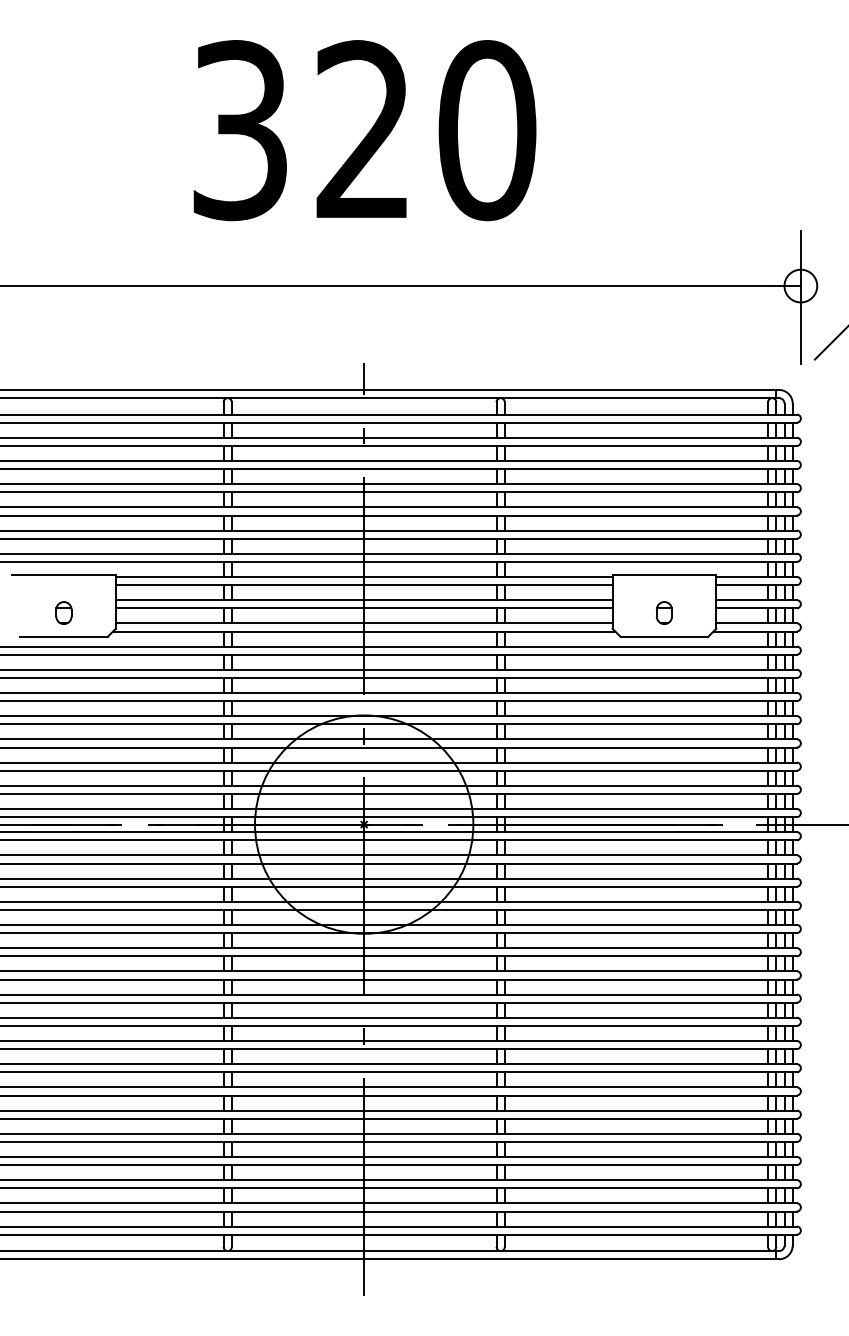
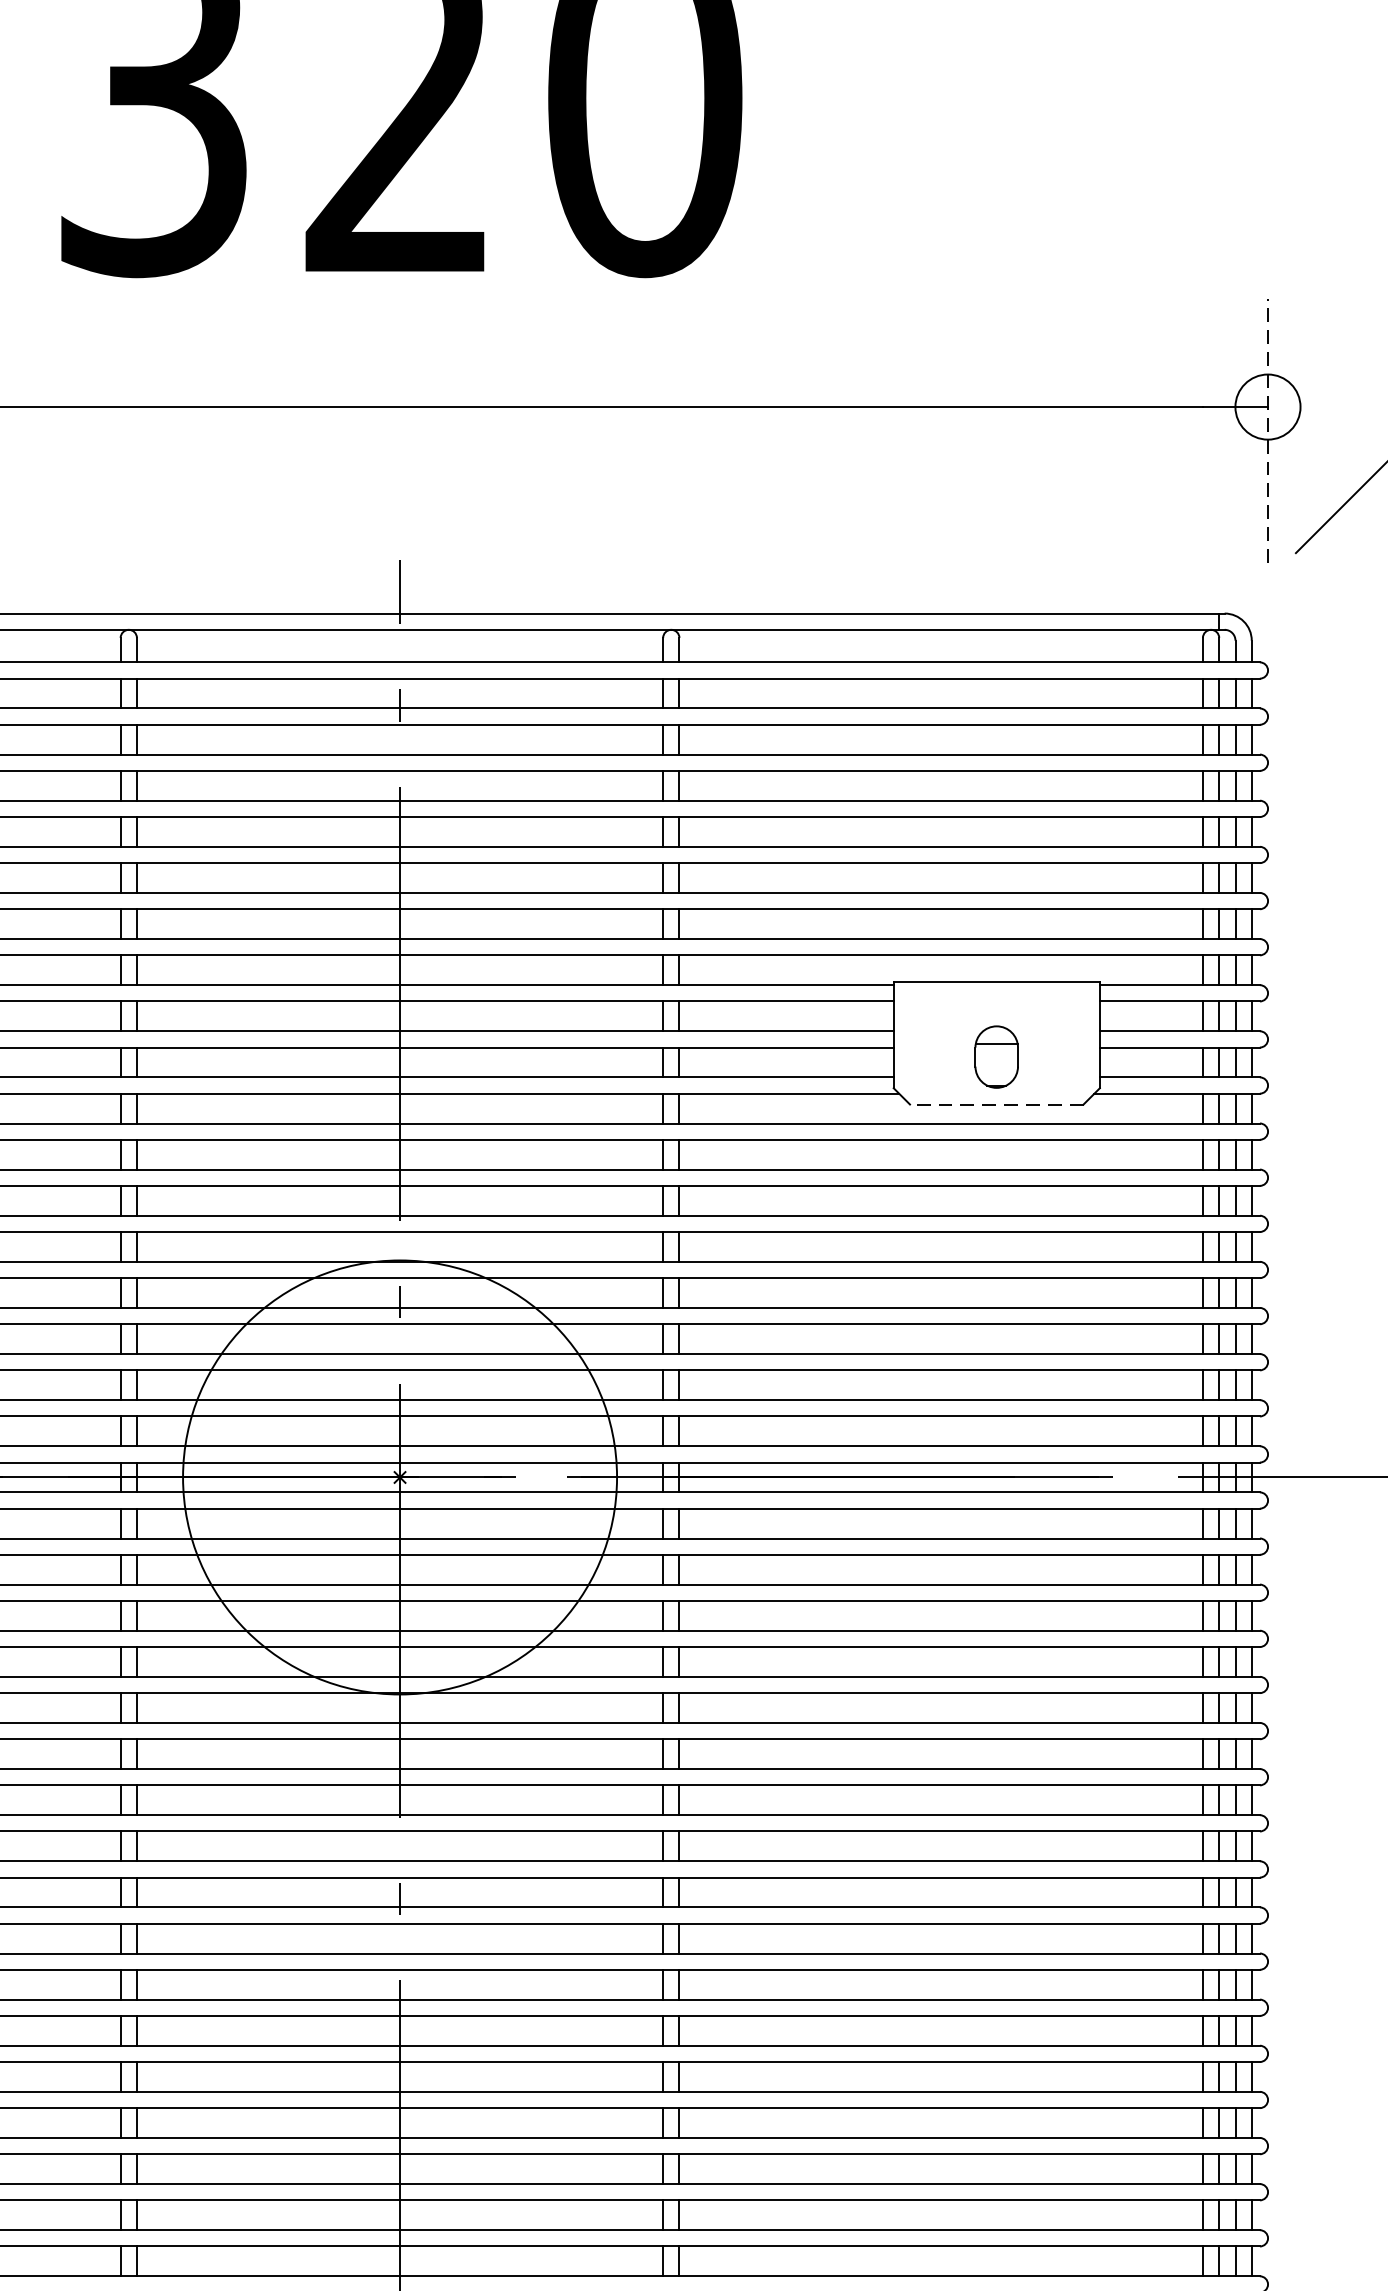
line: (800, 297) -> (1267, 429), solid -> dashed
part: (664, 612) -> (996, 1055), size x1.4
line: (664, 636) -> (996, 1103), solid -> dashed

